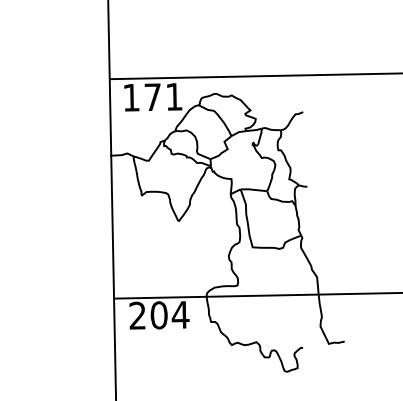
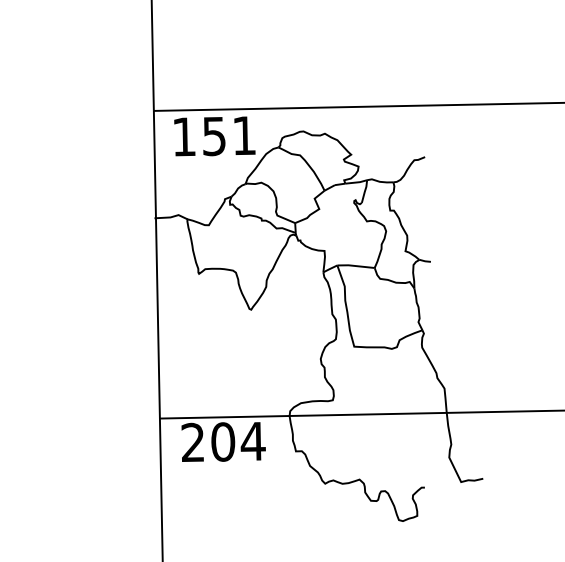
text: (152, 97) -> (213, 136), 171 -> 151

